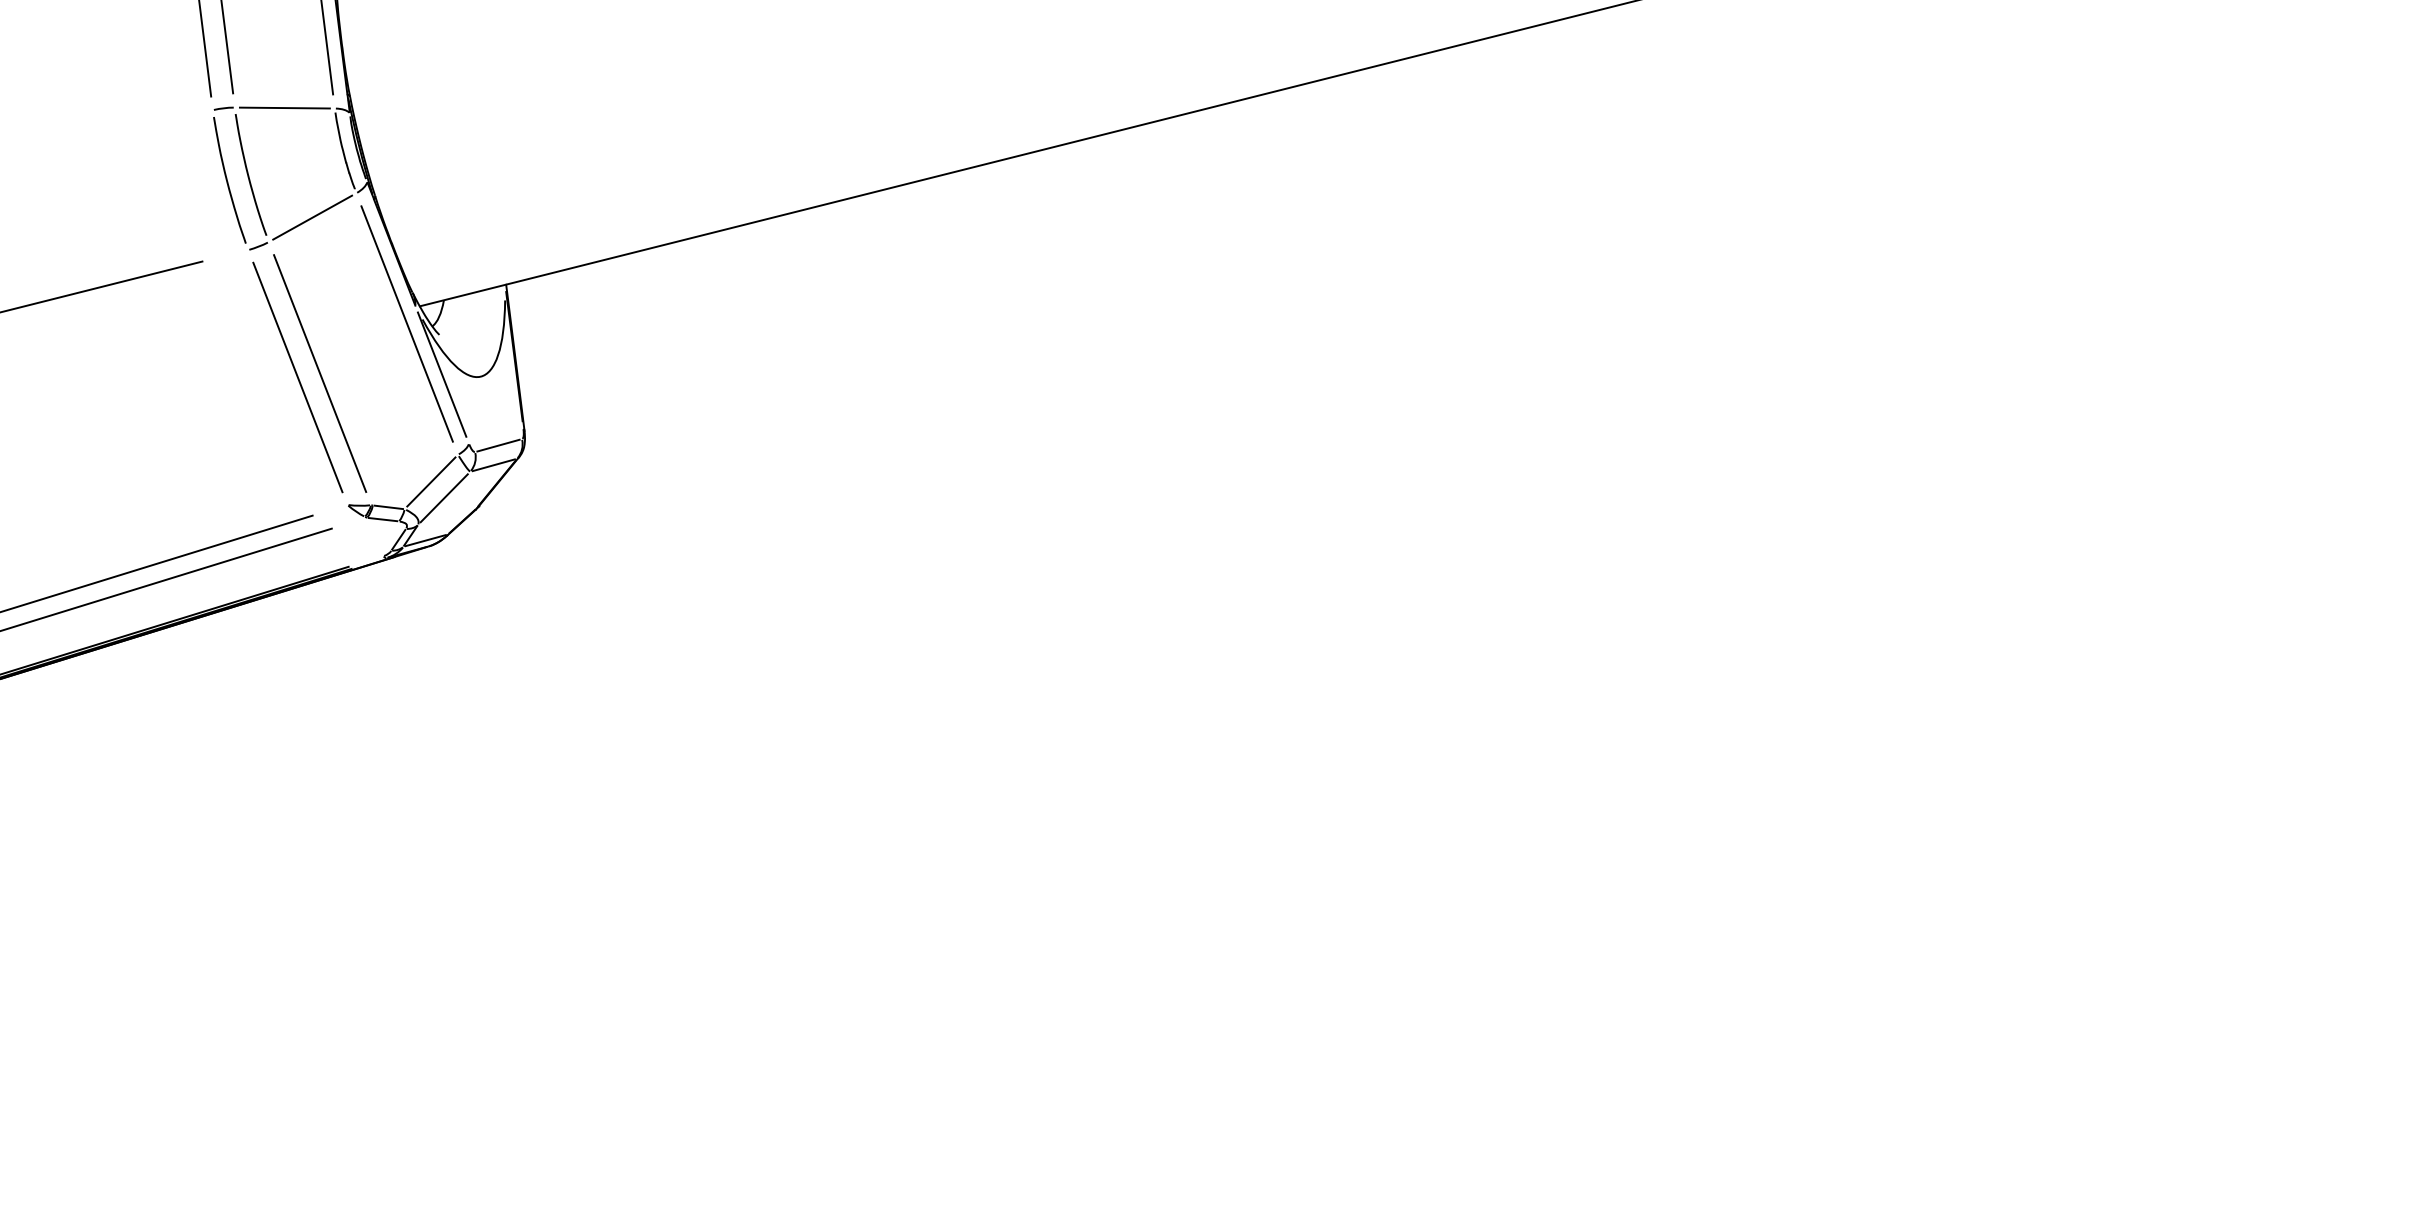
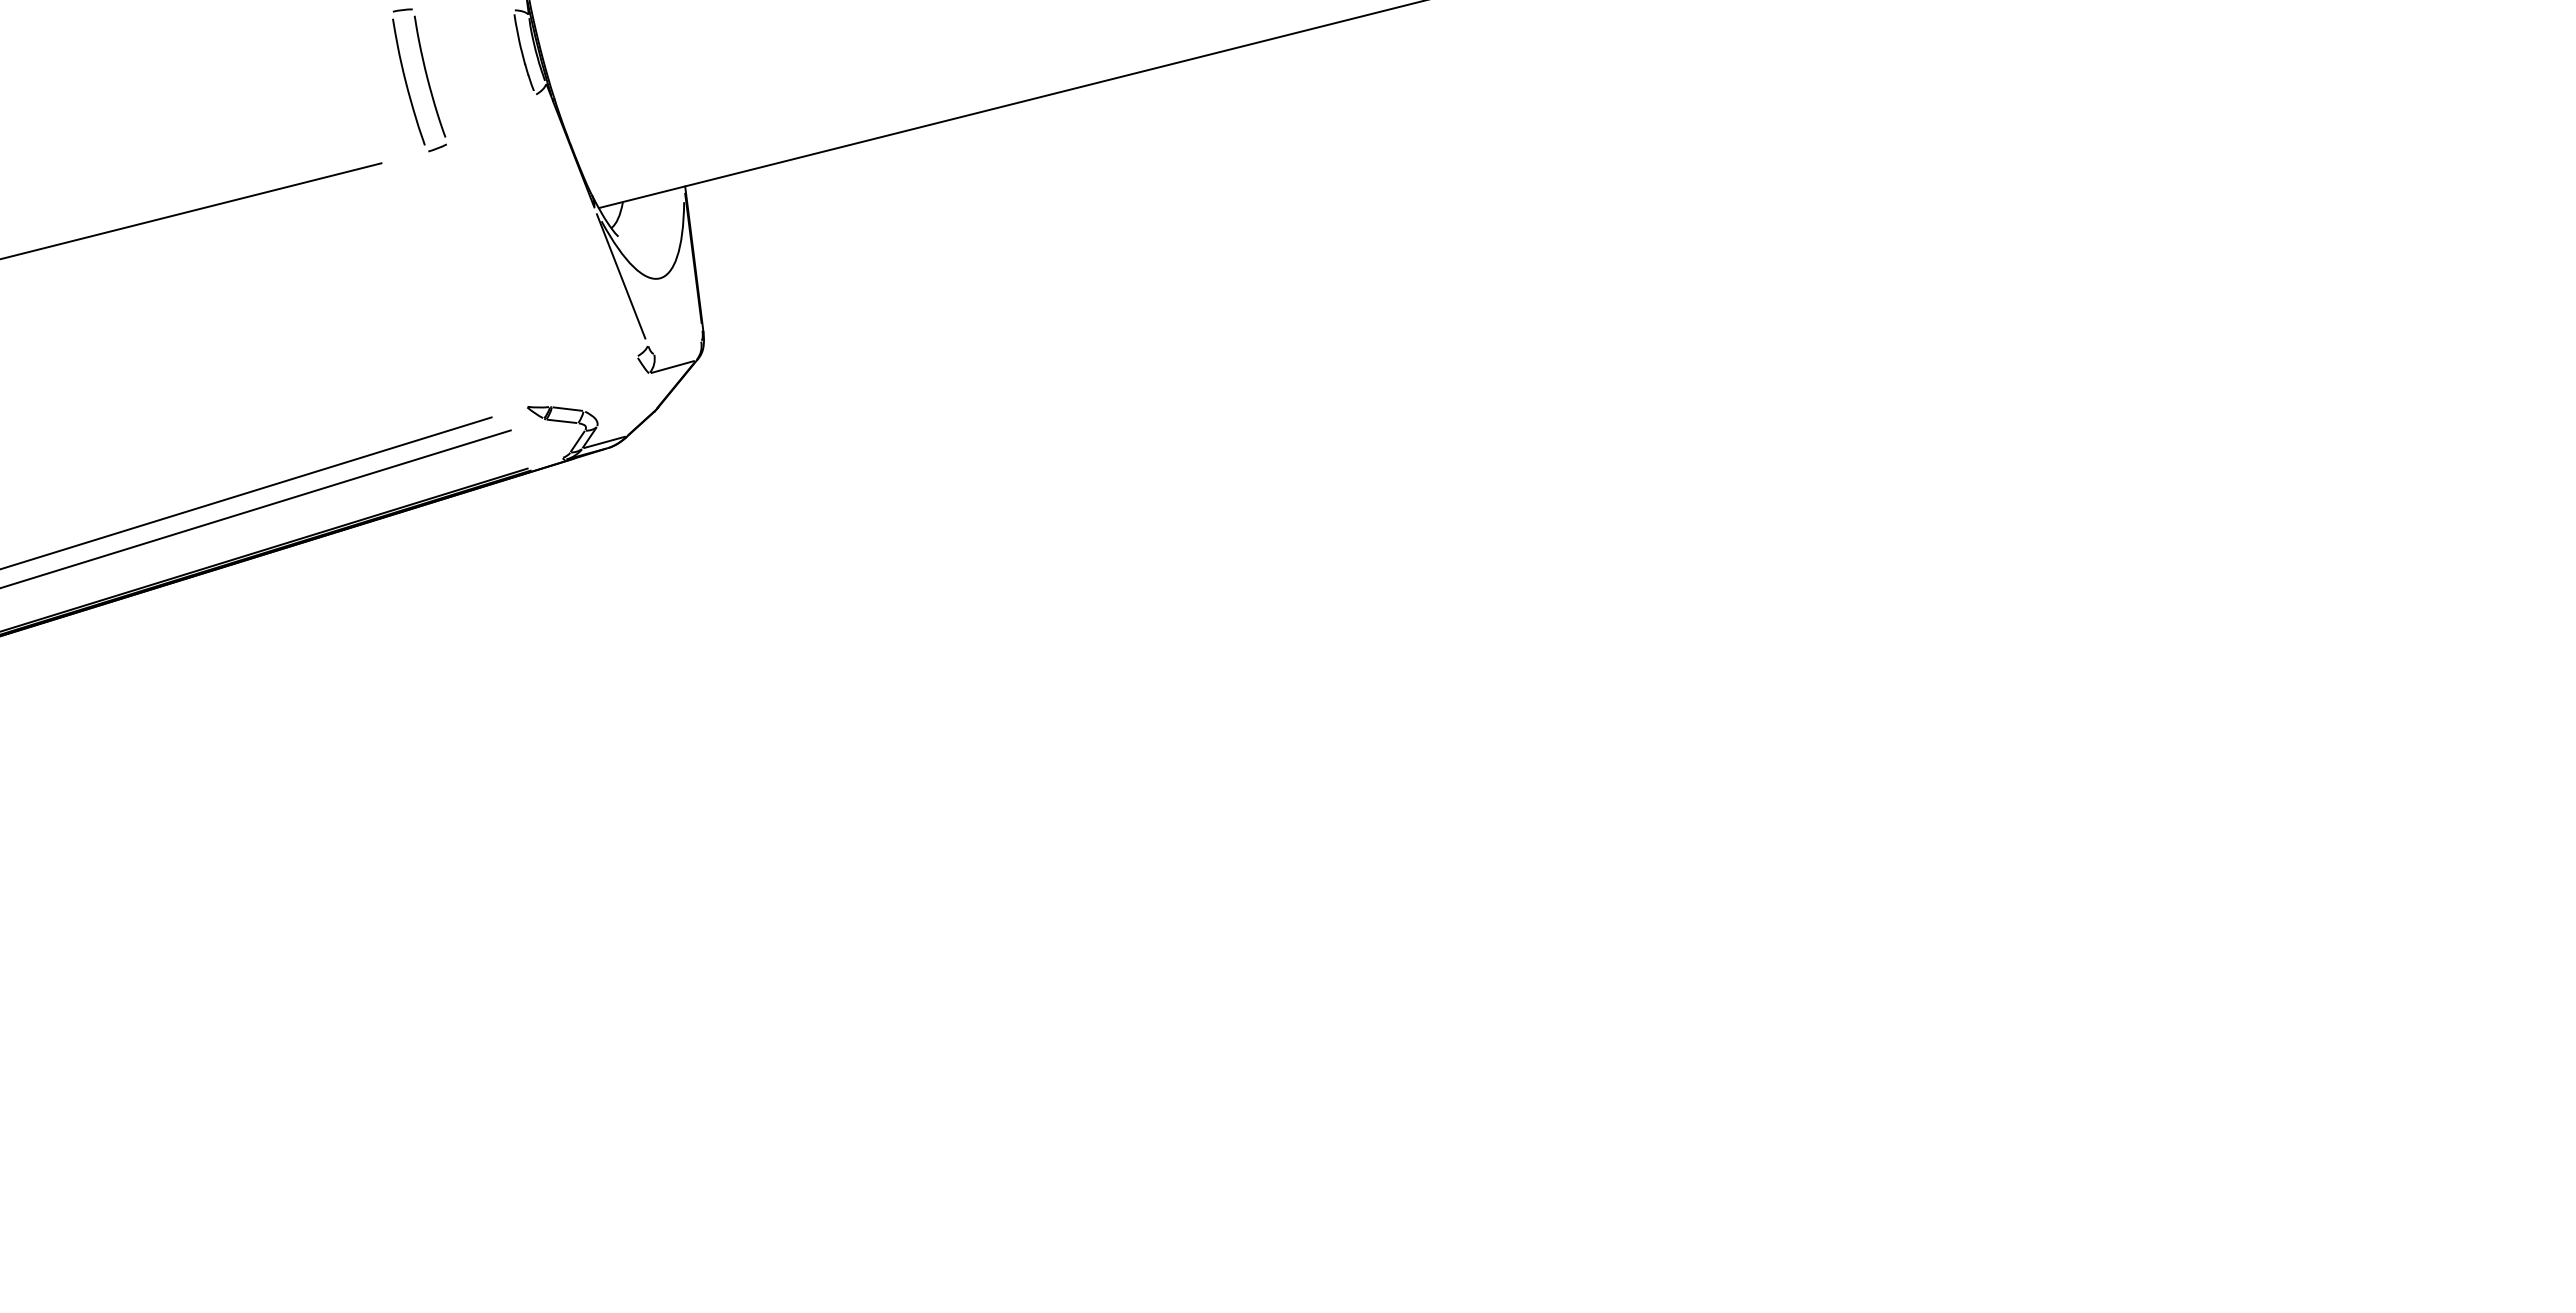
line: (284, 107) -> (463, 9), removed
line: (312, 217) -> (491, 119), removed
line: (406, 323) -> (585, 225), removed
line: (320, 372) -> (499, 274), removed
line: (297, 376) -> (476, 278), removed
line: (498, 445) -> (677, 347), removed
line: (431, 481) -> (610, 383), removed
line: (443, 498) -> (622, 400), removed

